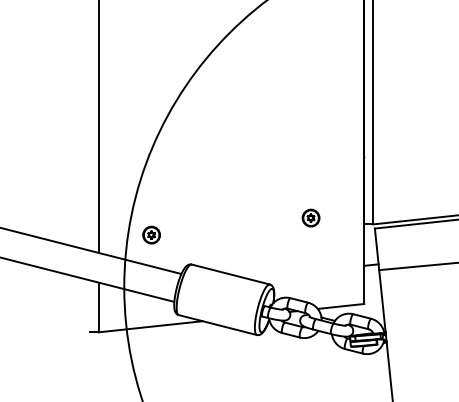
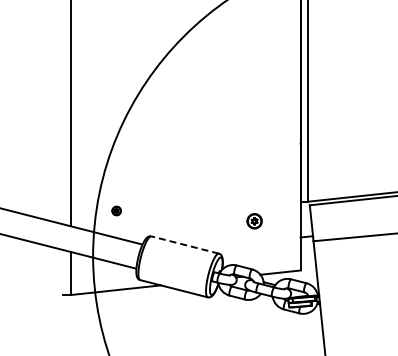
part: (310, 218) -> (254, 221), moved
part: (151, 234) -> (116, 210), size x0.6
line: (231, 275) -> (185, 245), solid -> dashed

